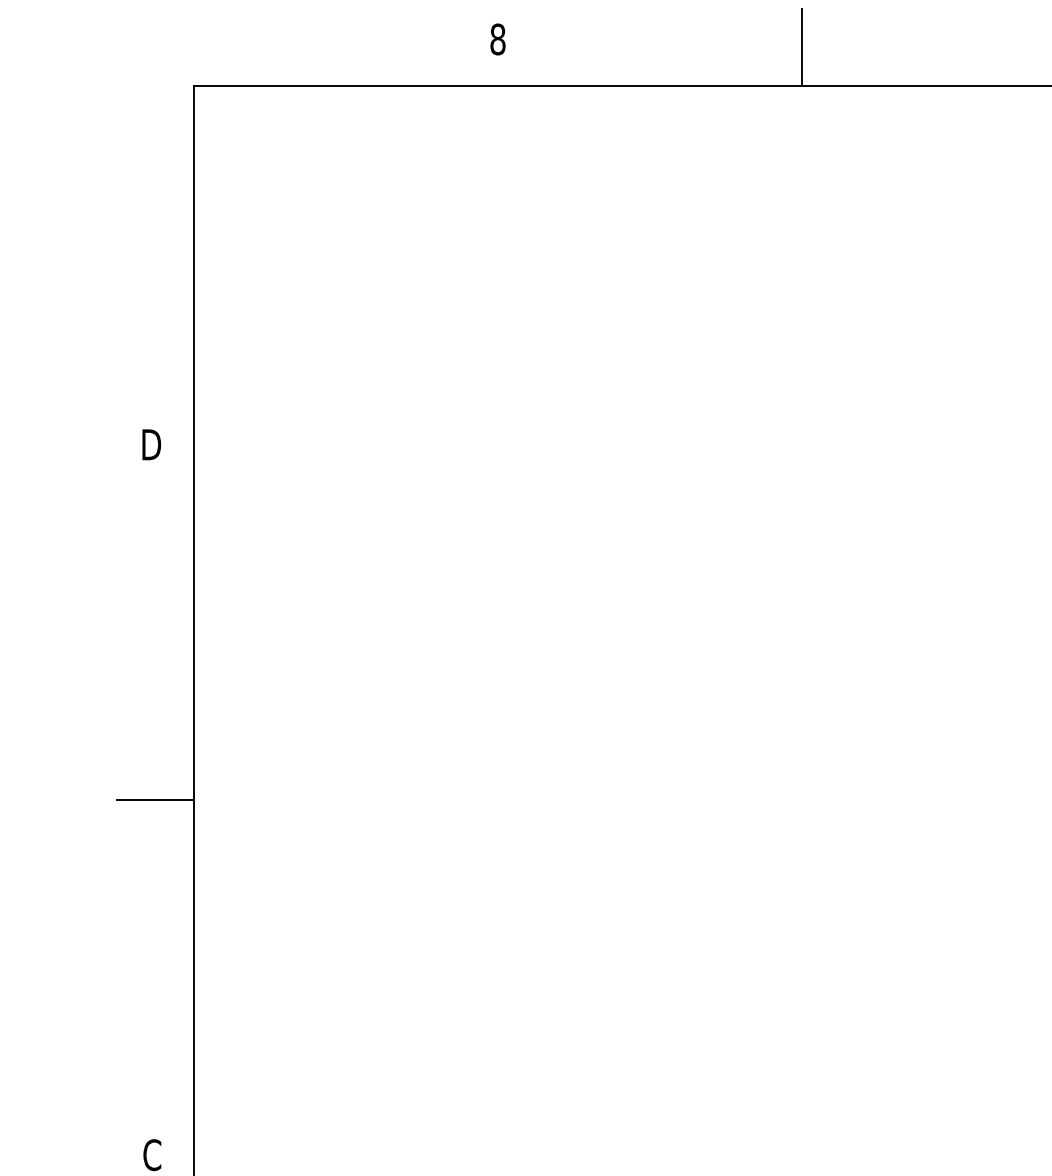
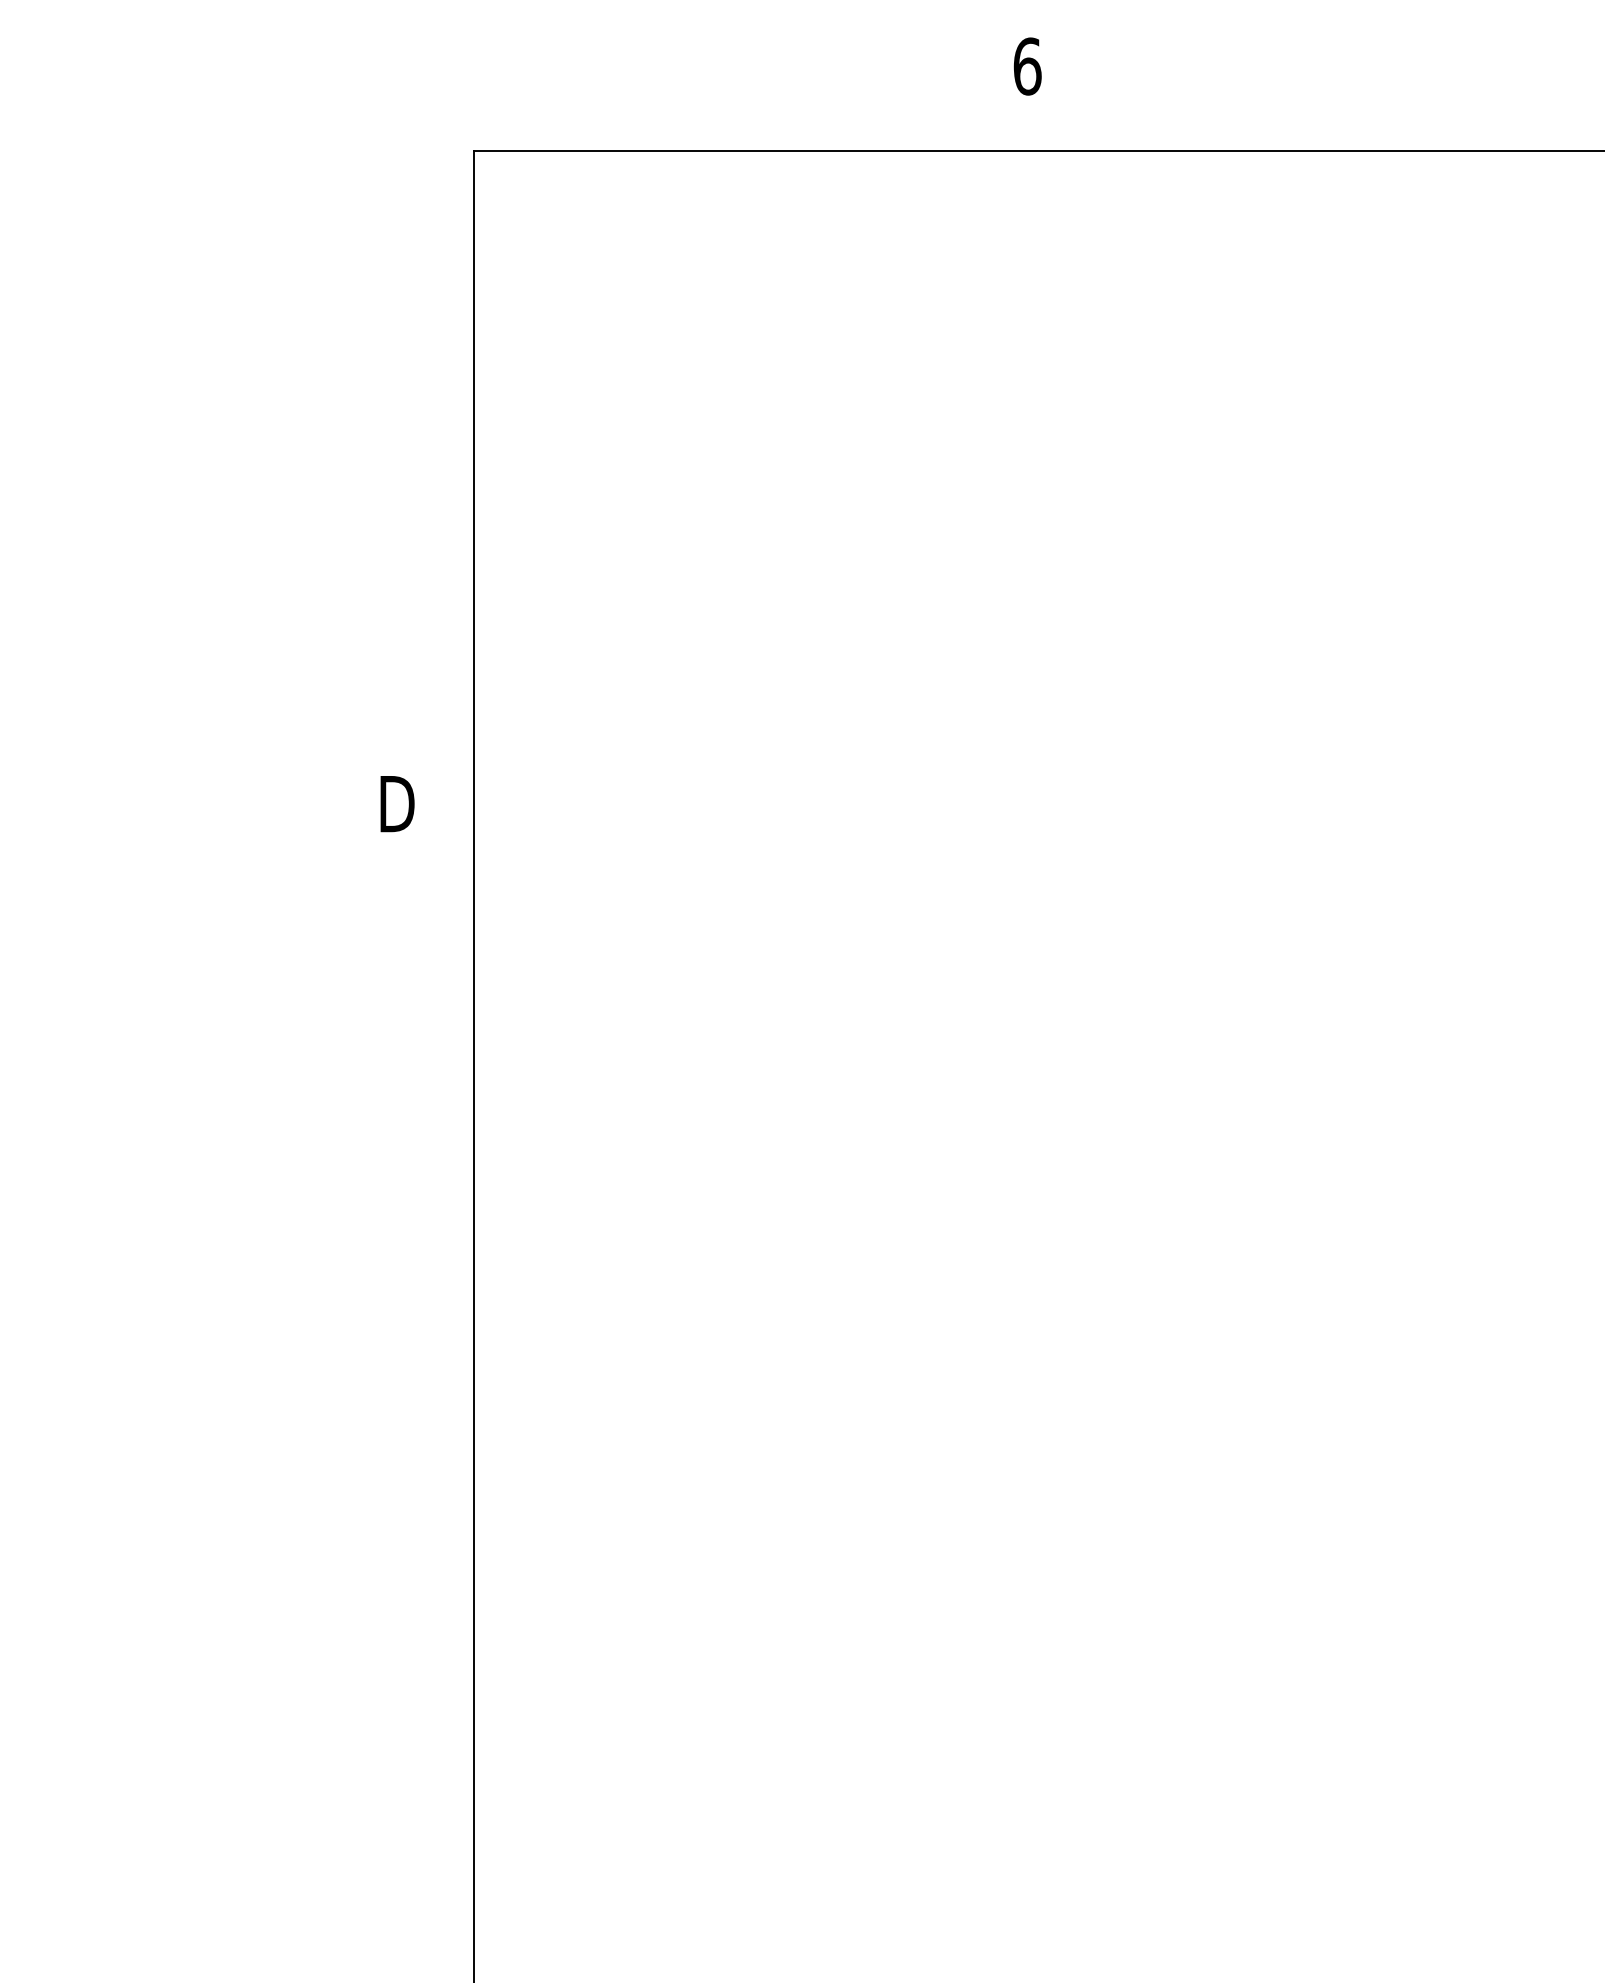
text: (497, 39) -> (1026, 66), 8 -> 6
line: (802, 46) -> (1581, 79), removed
line: (154, 799) -> (402, 1449), removed

